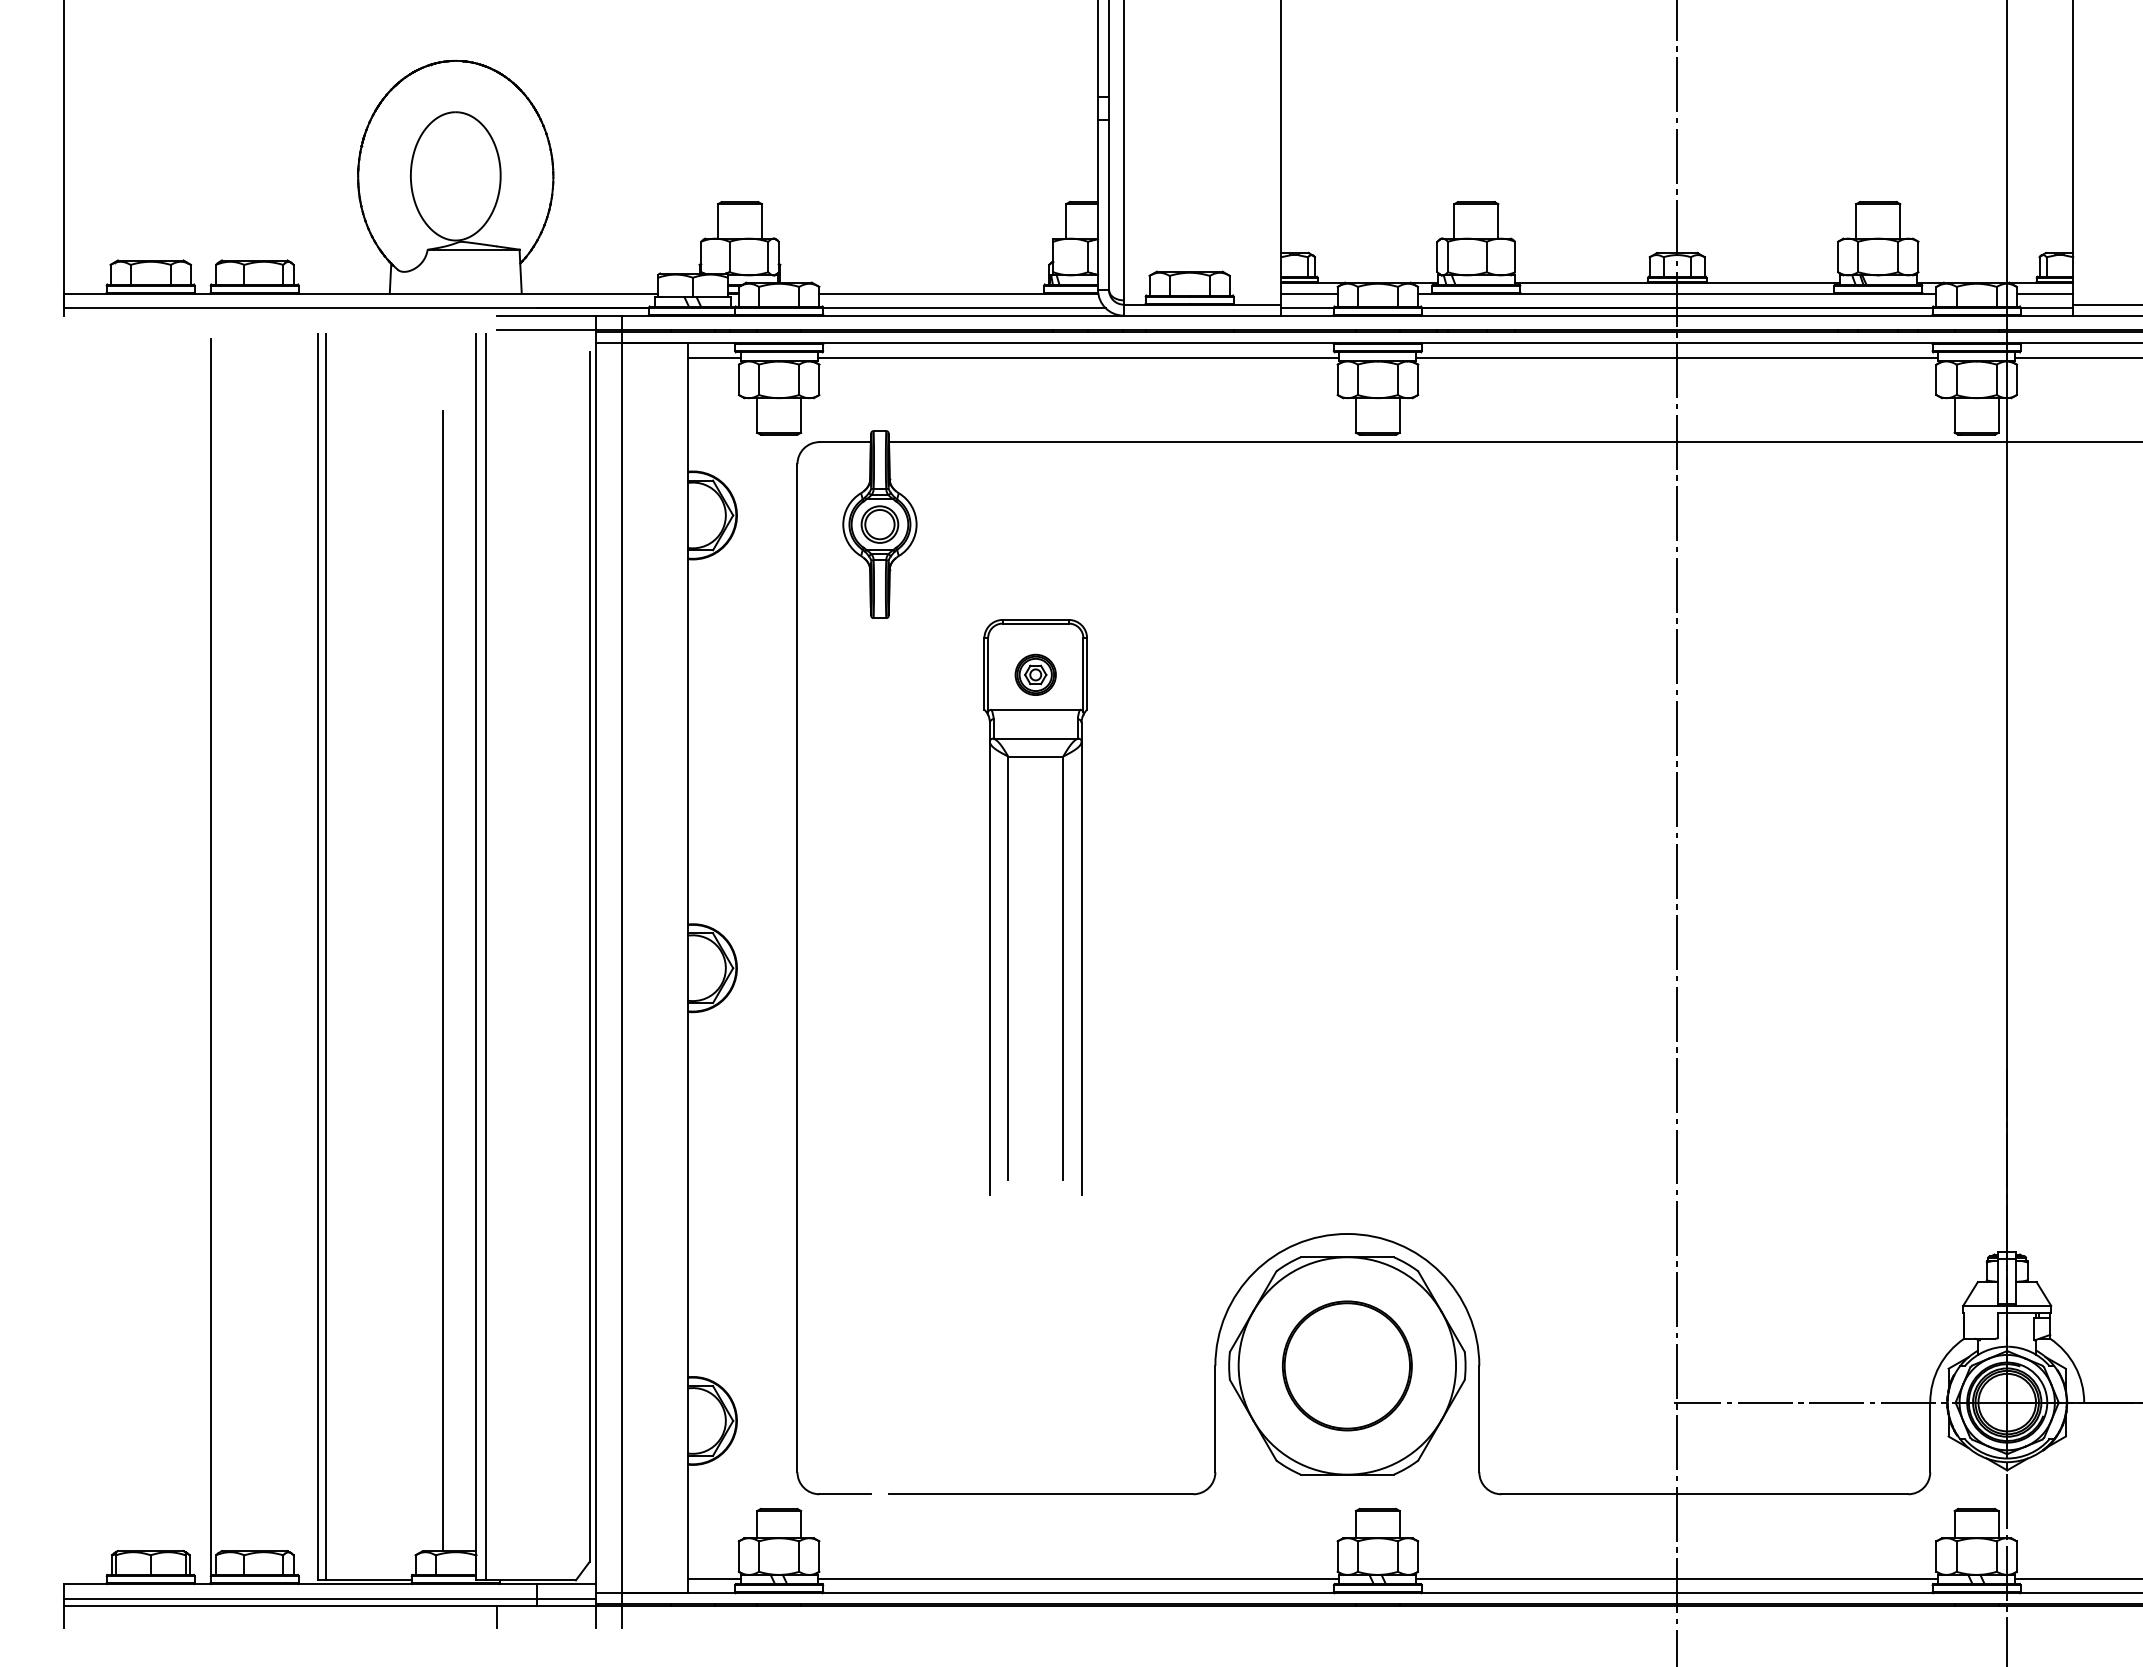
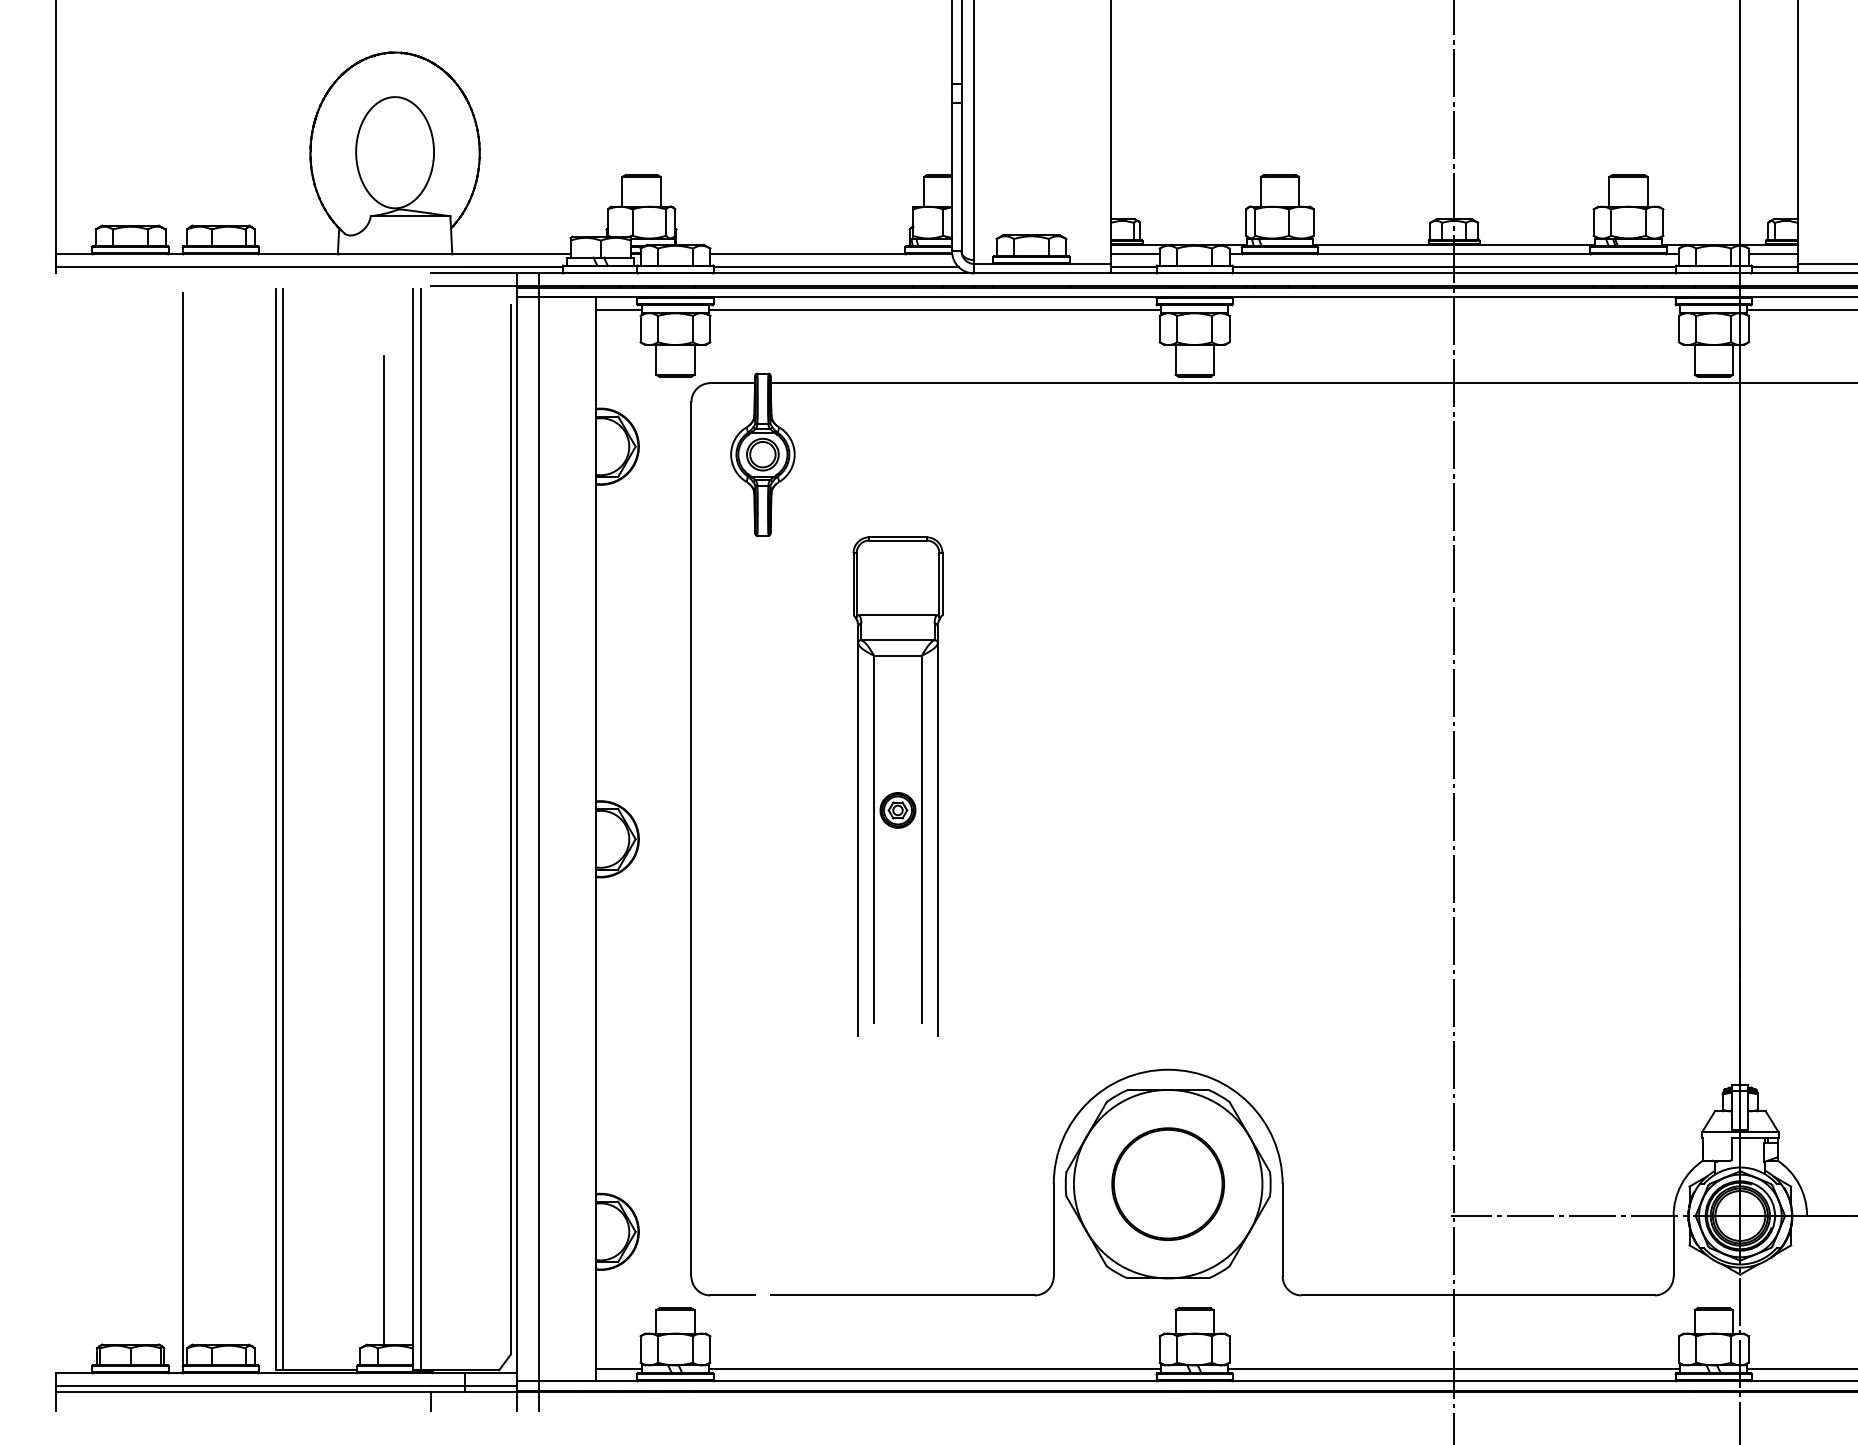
line: (1677, 357) -> (1454, 309), removed
part: (1035, 674) -> (897, 810), moved

